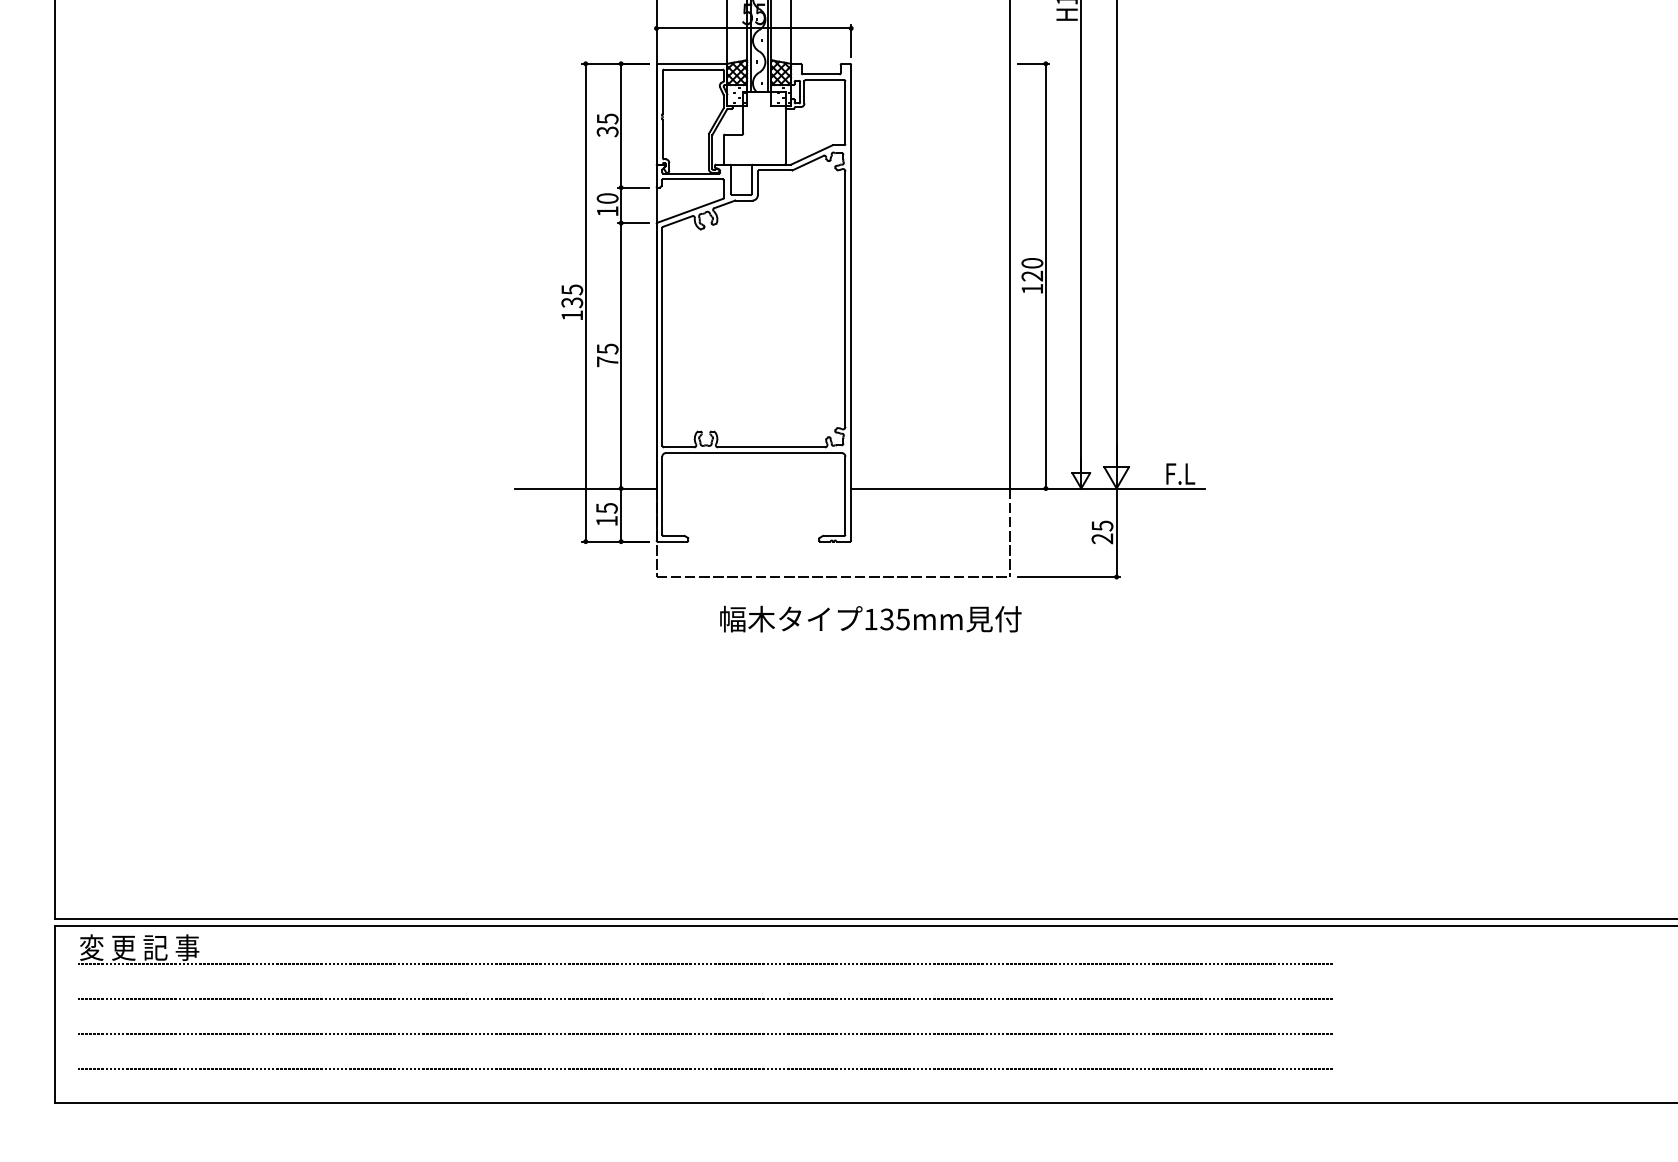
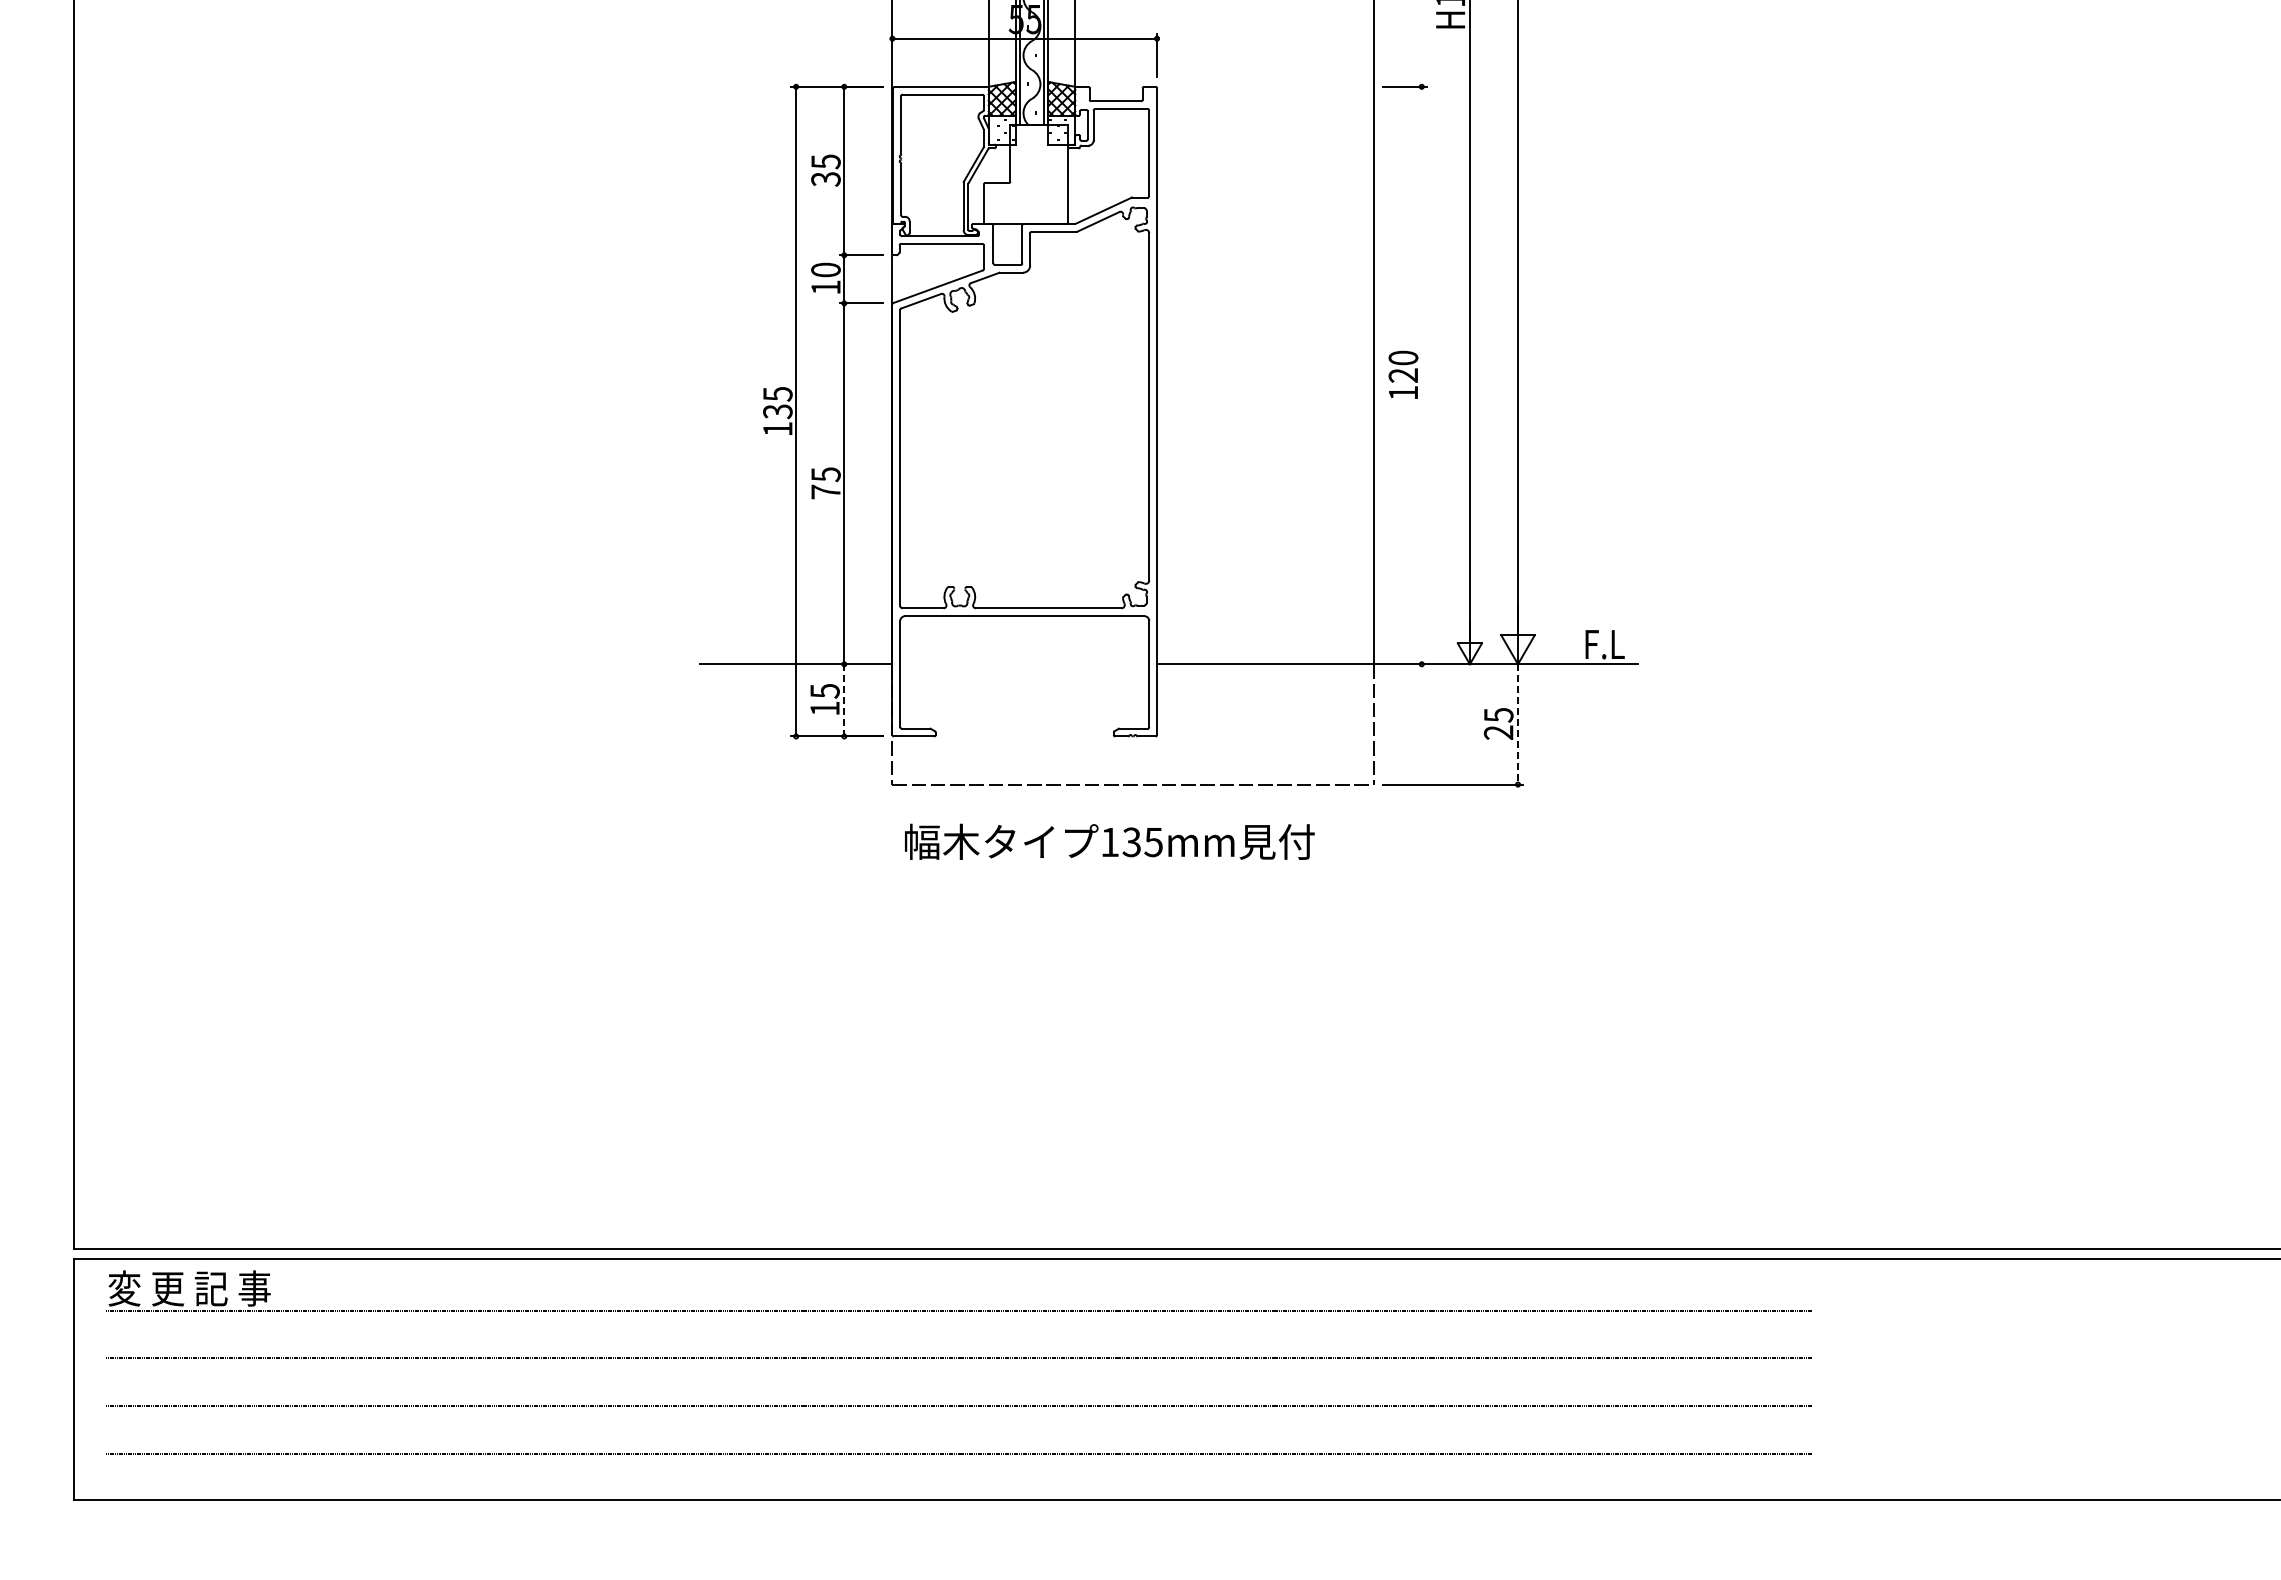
line: (1045, 276) -> (1421, 375), removed
line: (621, 515) -> (844, 700), solid -> dashed
line: (1117, 532) -> (1518, 724), solid -> dashed
text: (870, 618) -> (1109, 841), moved

